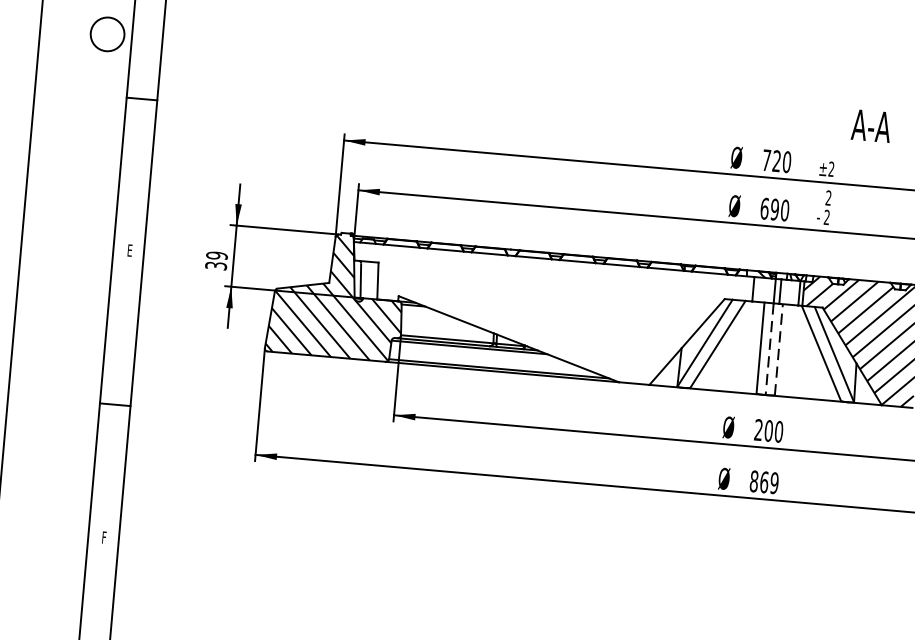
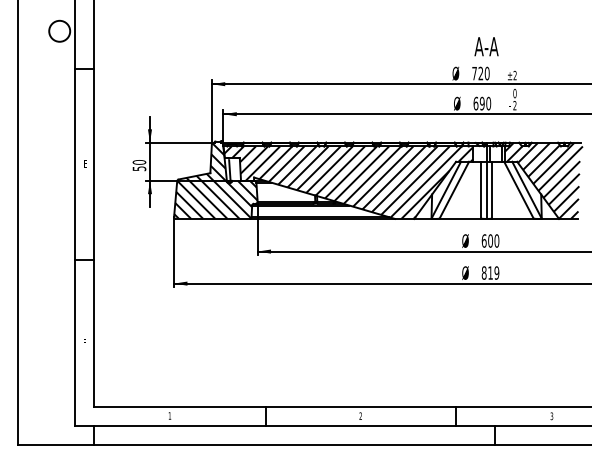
text: (871, 125) -> (486, 46), moved
text: (827, 197) -> (514, 93), 2 -> 0
text: (216, 260) -> (139, 165), 39 -> 50
hatch: (549, 317) -> (348, 182), added
line: (779, 348) -> (492, 189), dashed -> solid
line: (769, 349) -> (486, 190), dashed -> solid
text: (757, 429) -> (483, 240), 200 -> 600
text: (764, 481) -> (490, 272), 869 -> 819

